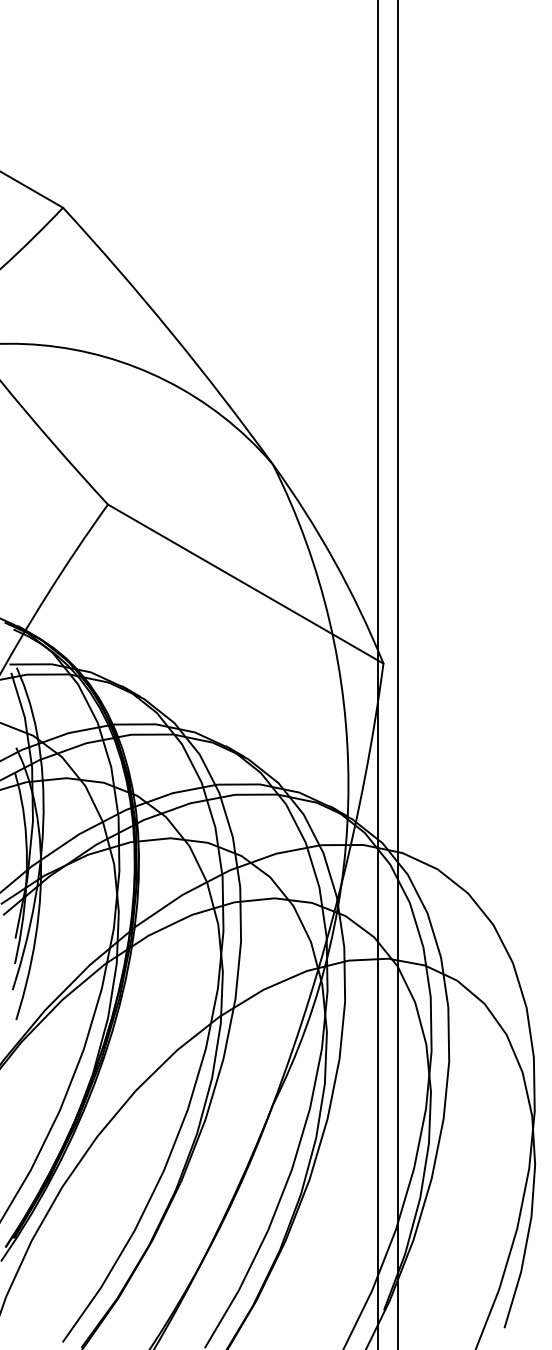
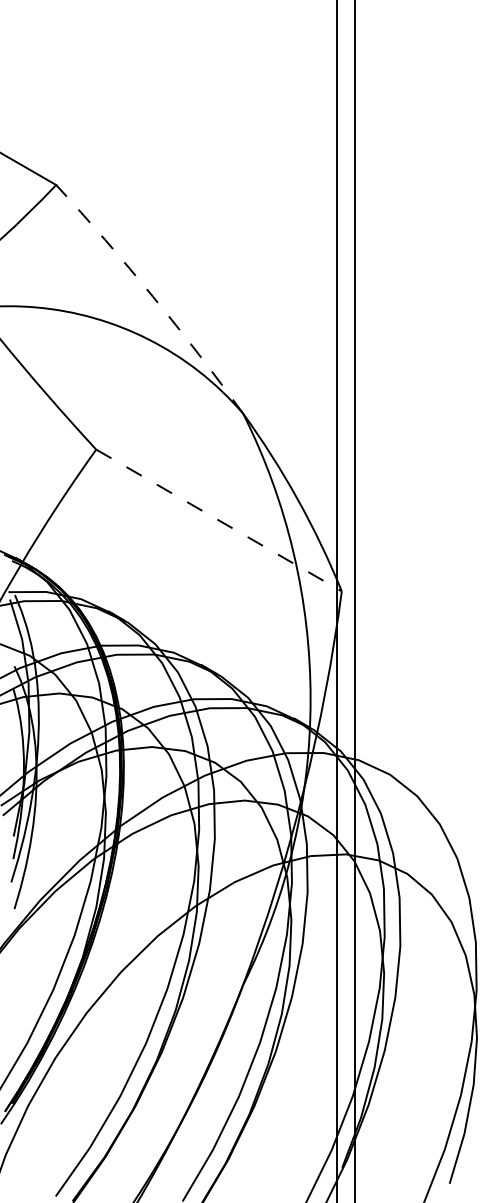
arc: (171, 332) -> (152, 296), solid -> dashed
line: (246, 584) -> (219, 520), solid -> dashed

